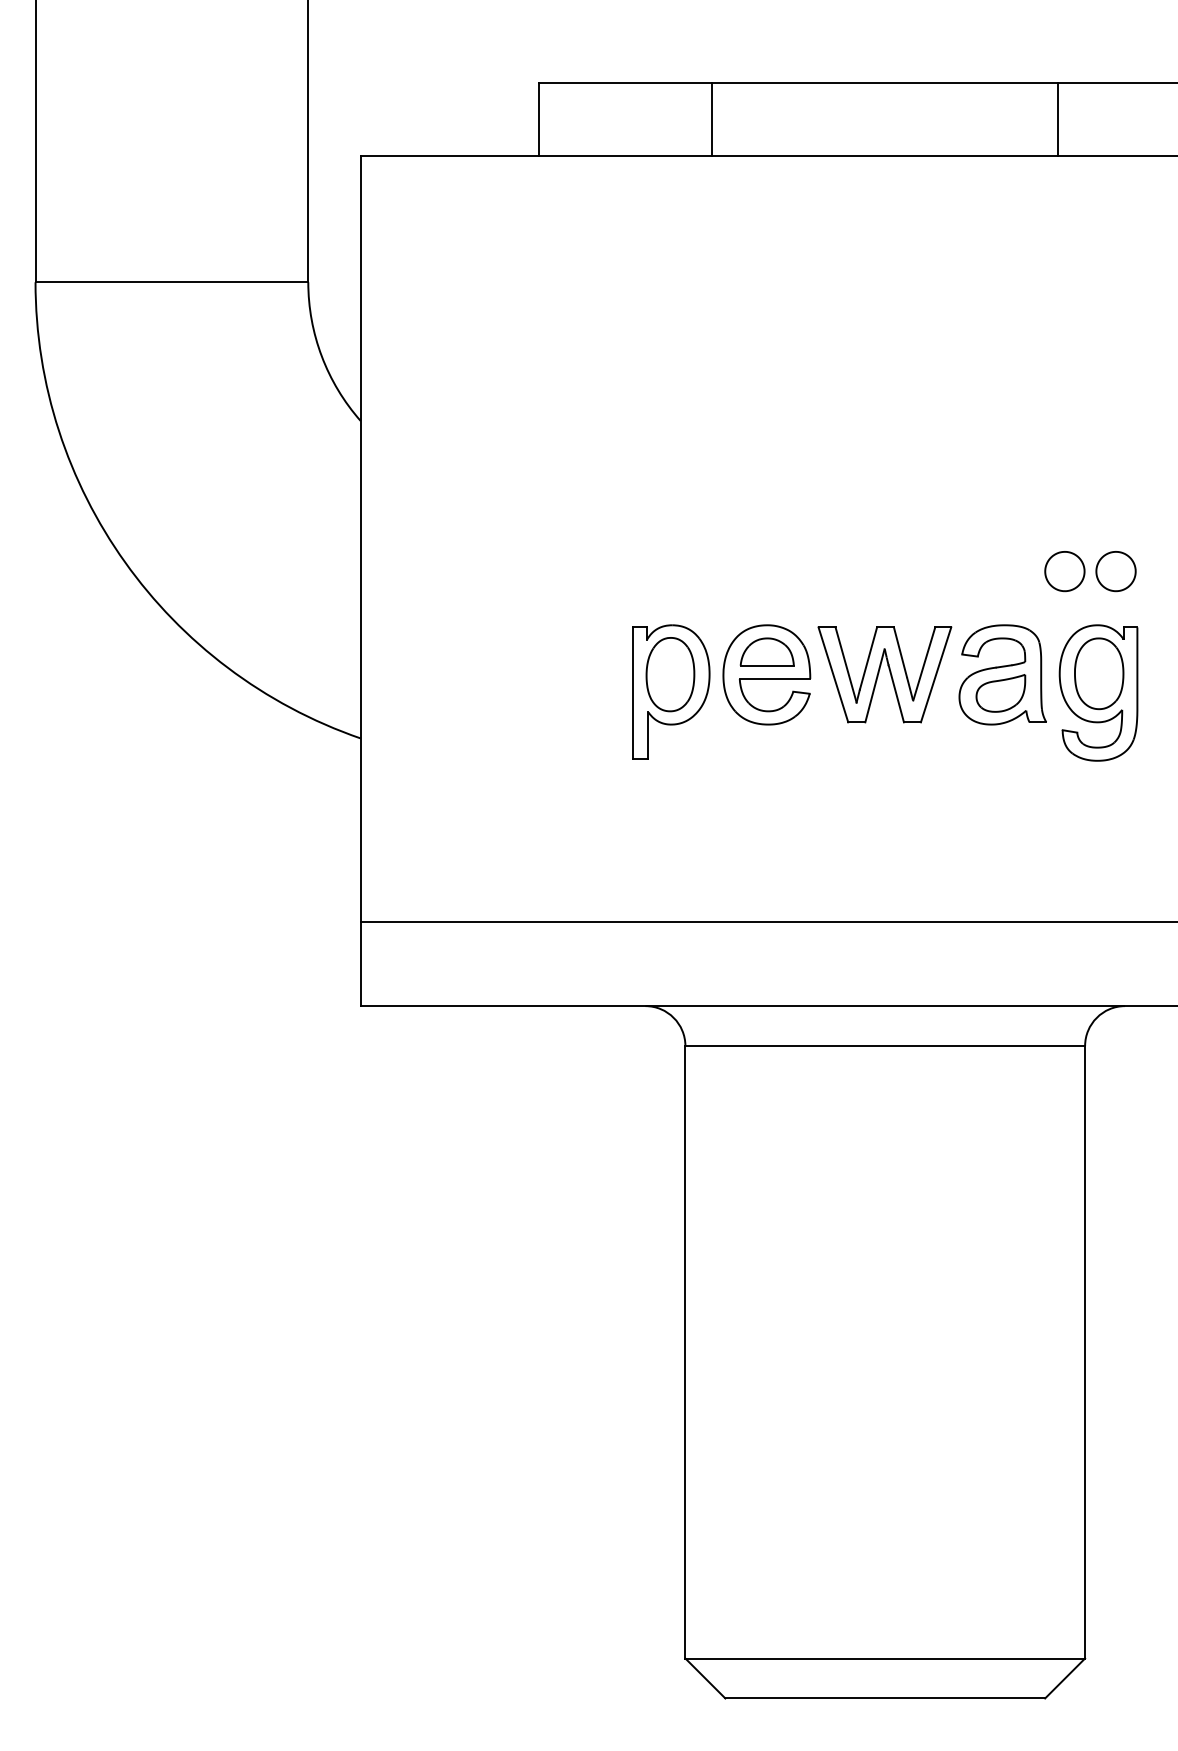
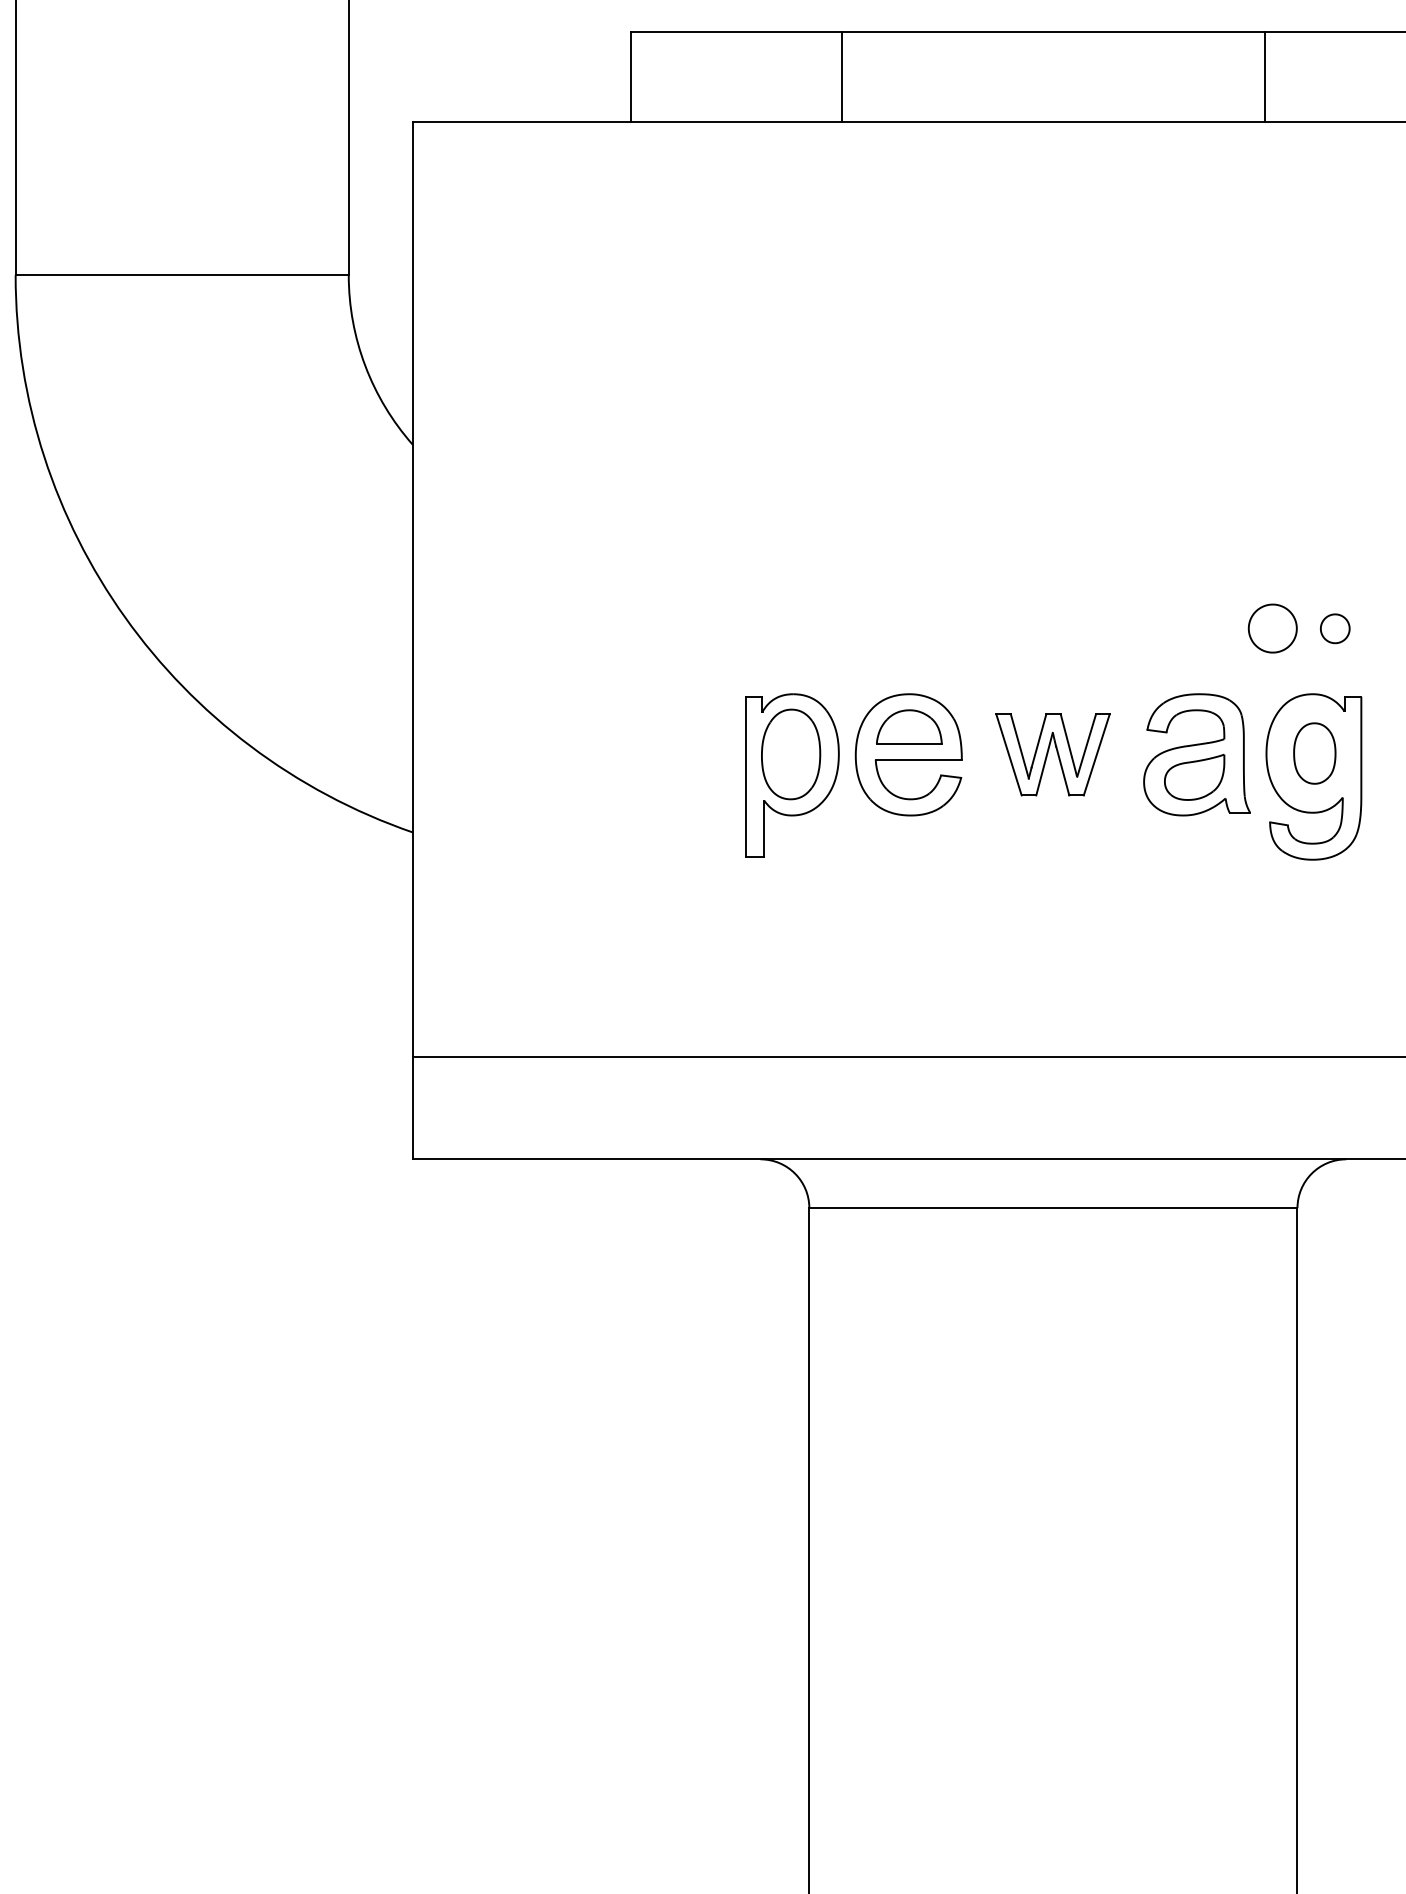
part: (1115, 571) -> (1334, 628), size x0.6
part: (1099, 673) -> (1315, 753), size x0.7
part: (884, 674) -> (1052, 754), size x0.7

